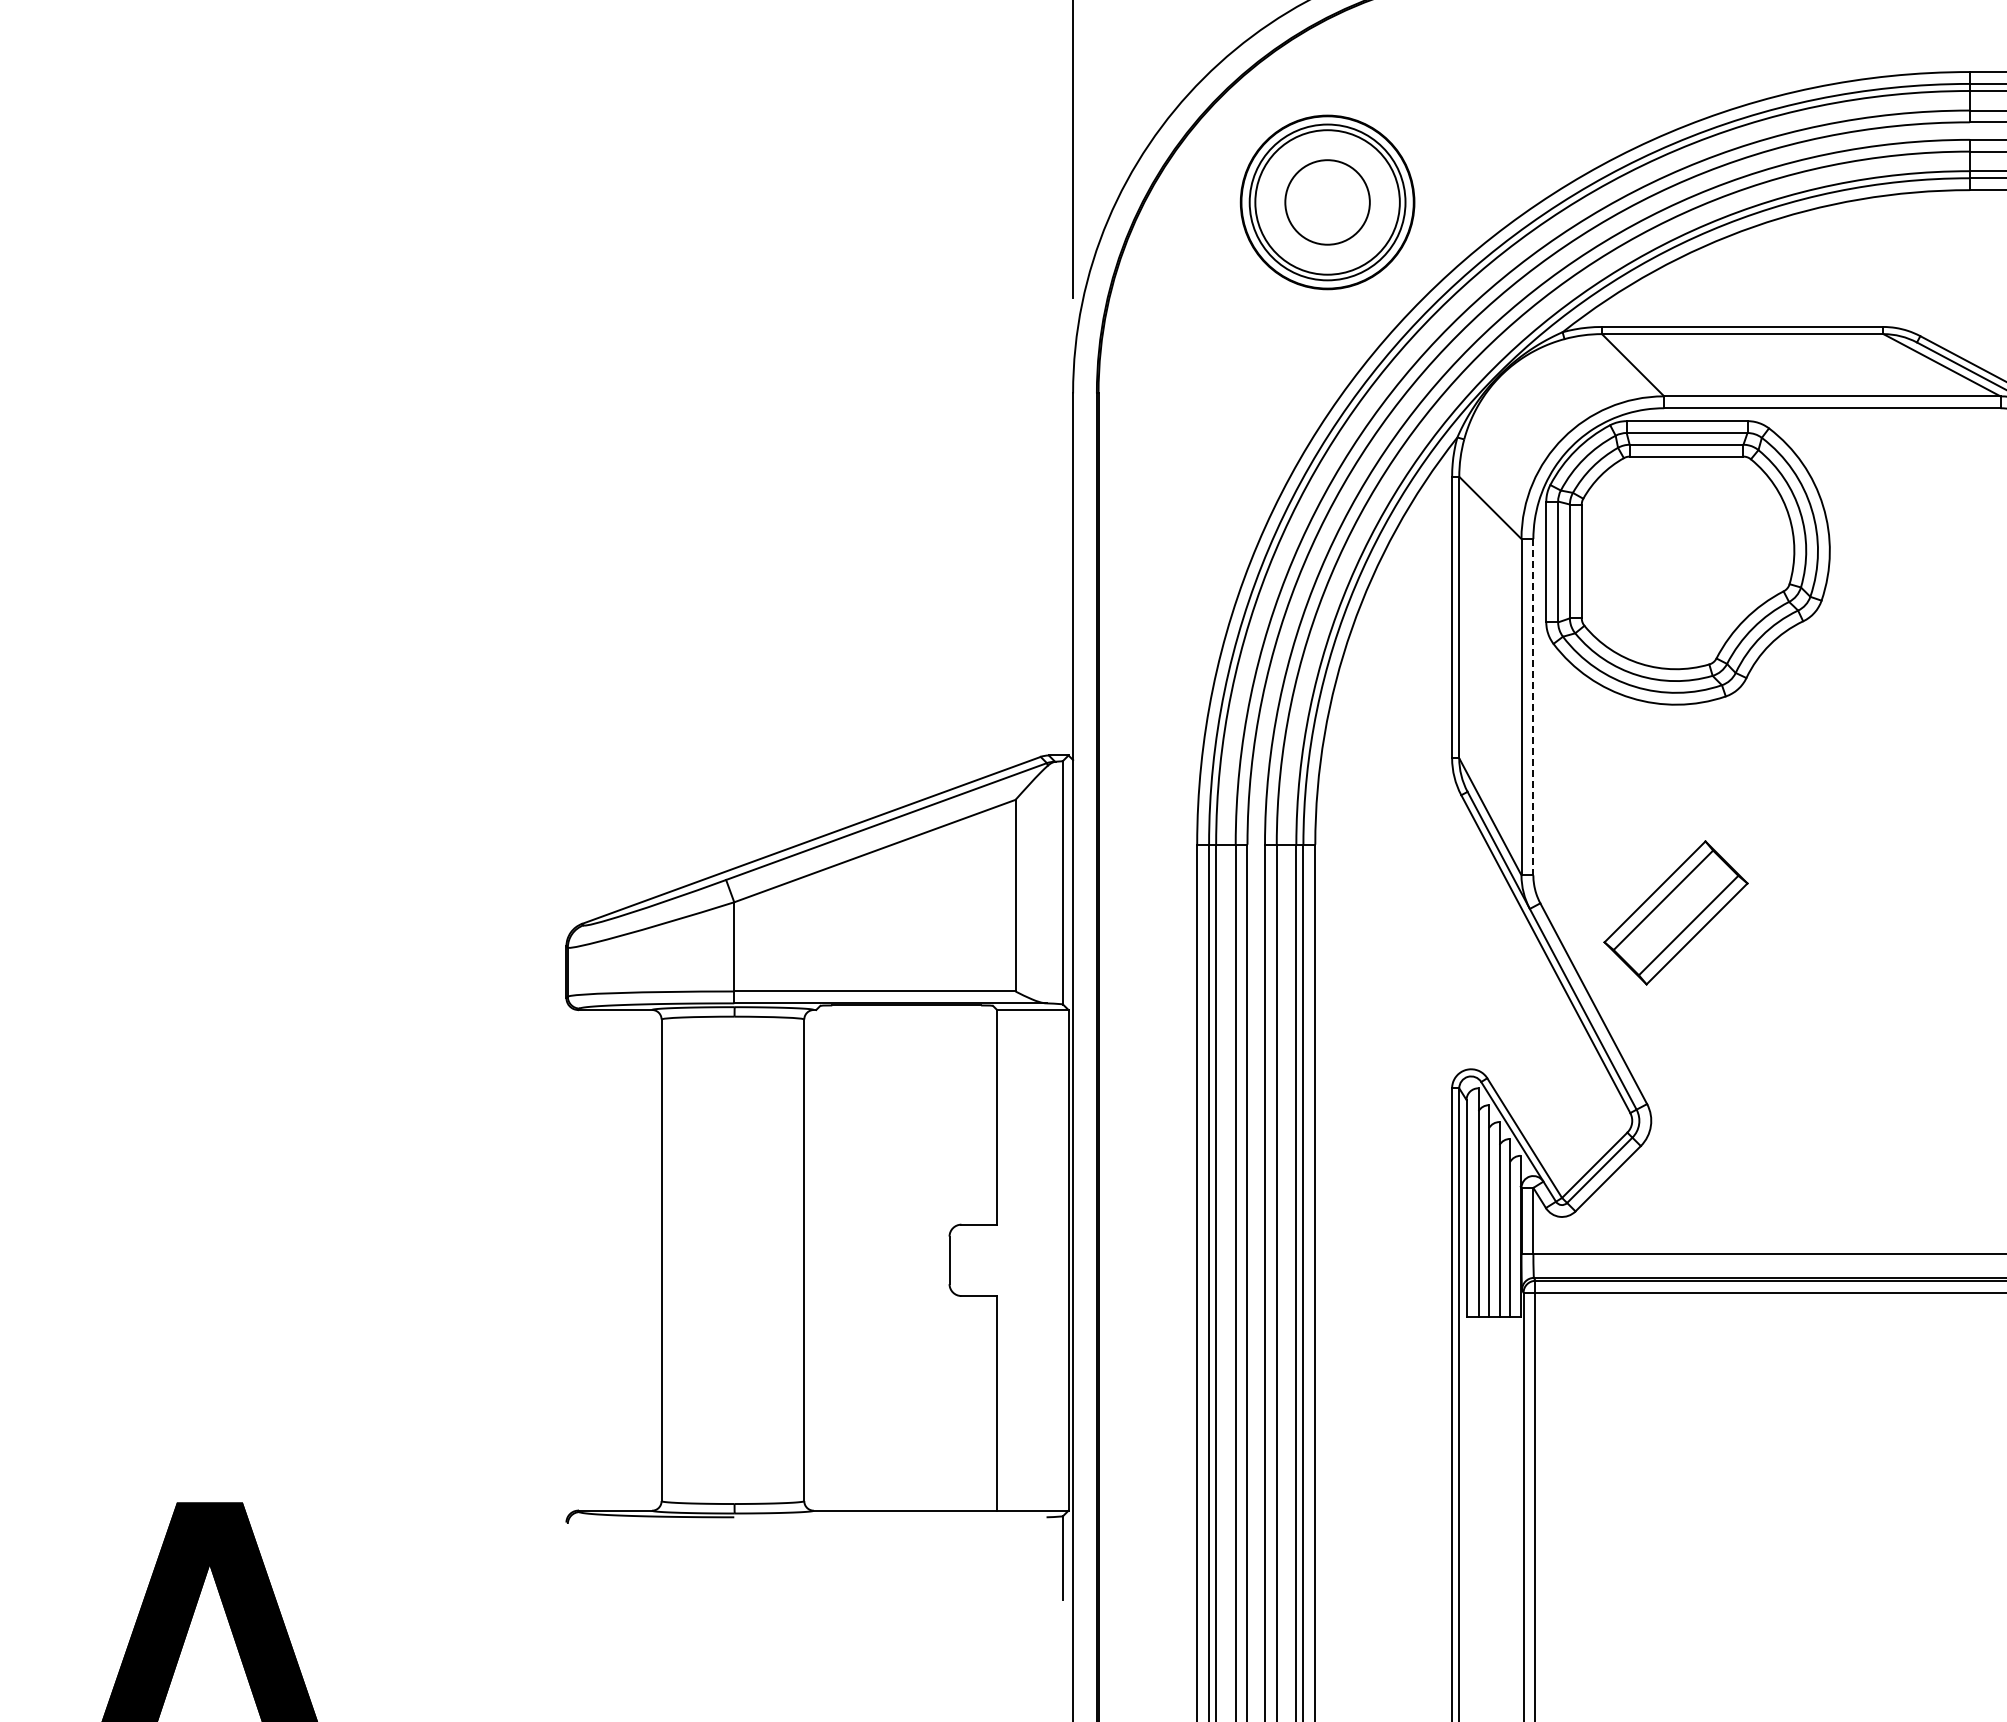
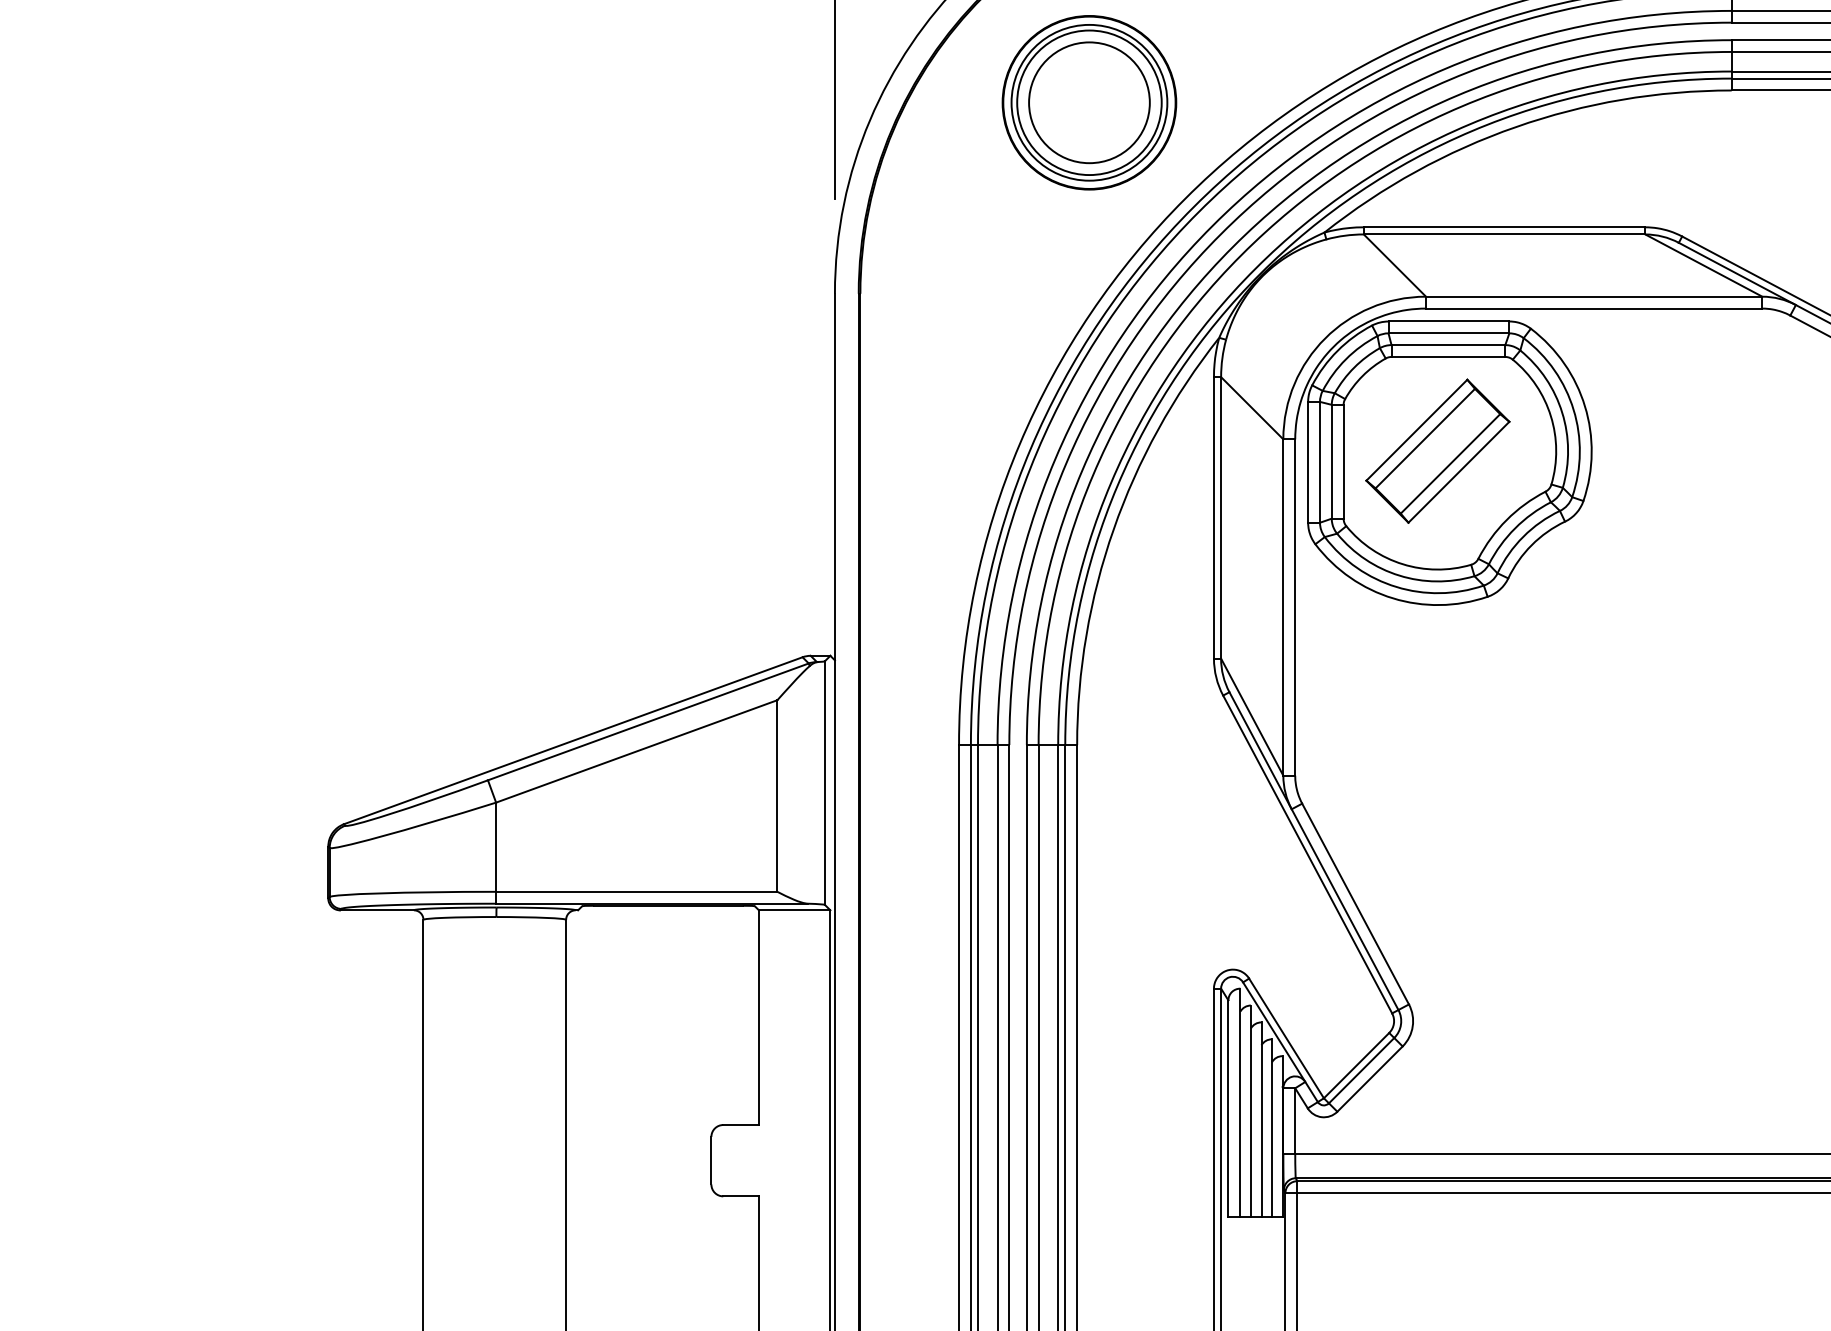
circle: (1327, 202) -> (1089, 102), size x1.43
line: (1533, 707) -> (1295, 607), dashed -> solid
part: (1675, 912) -> (1437, 450), moved

